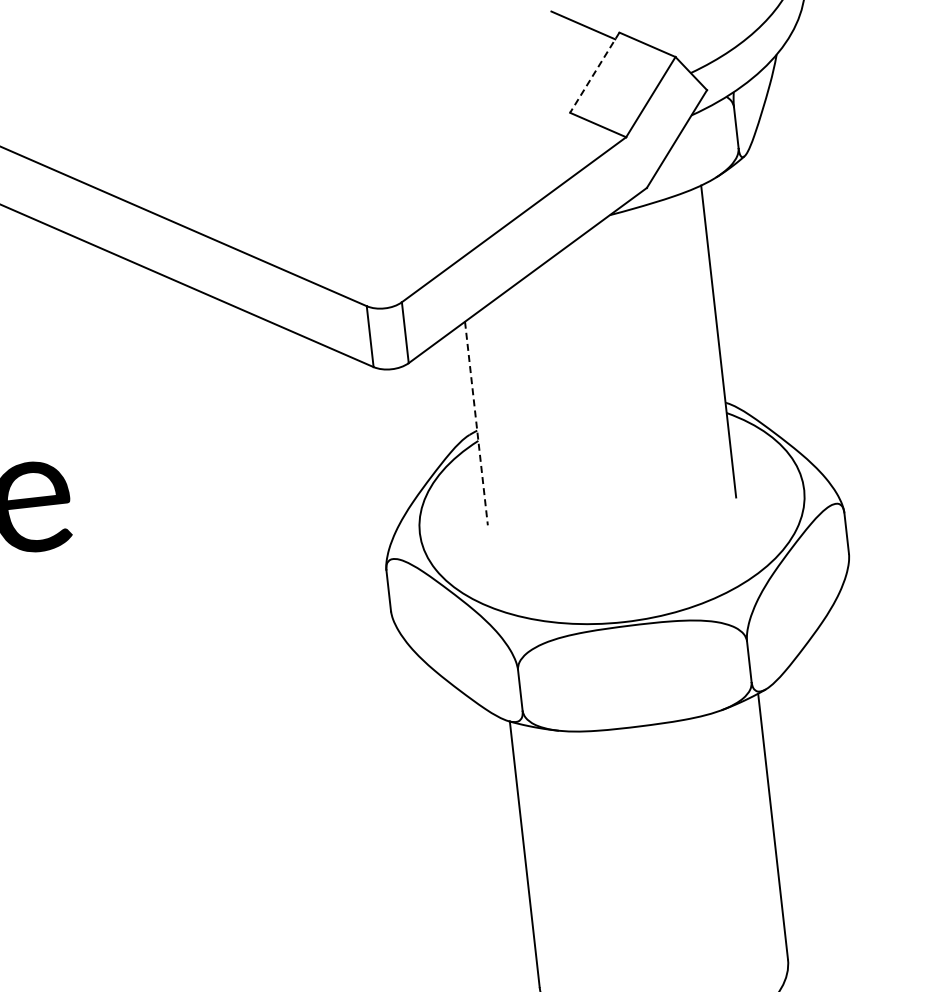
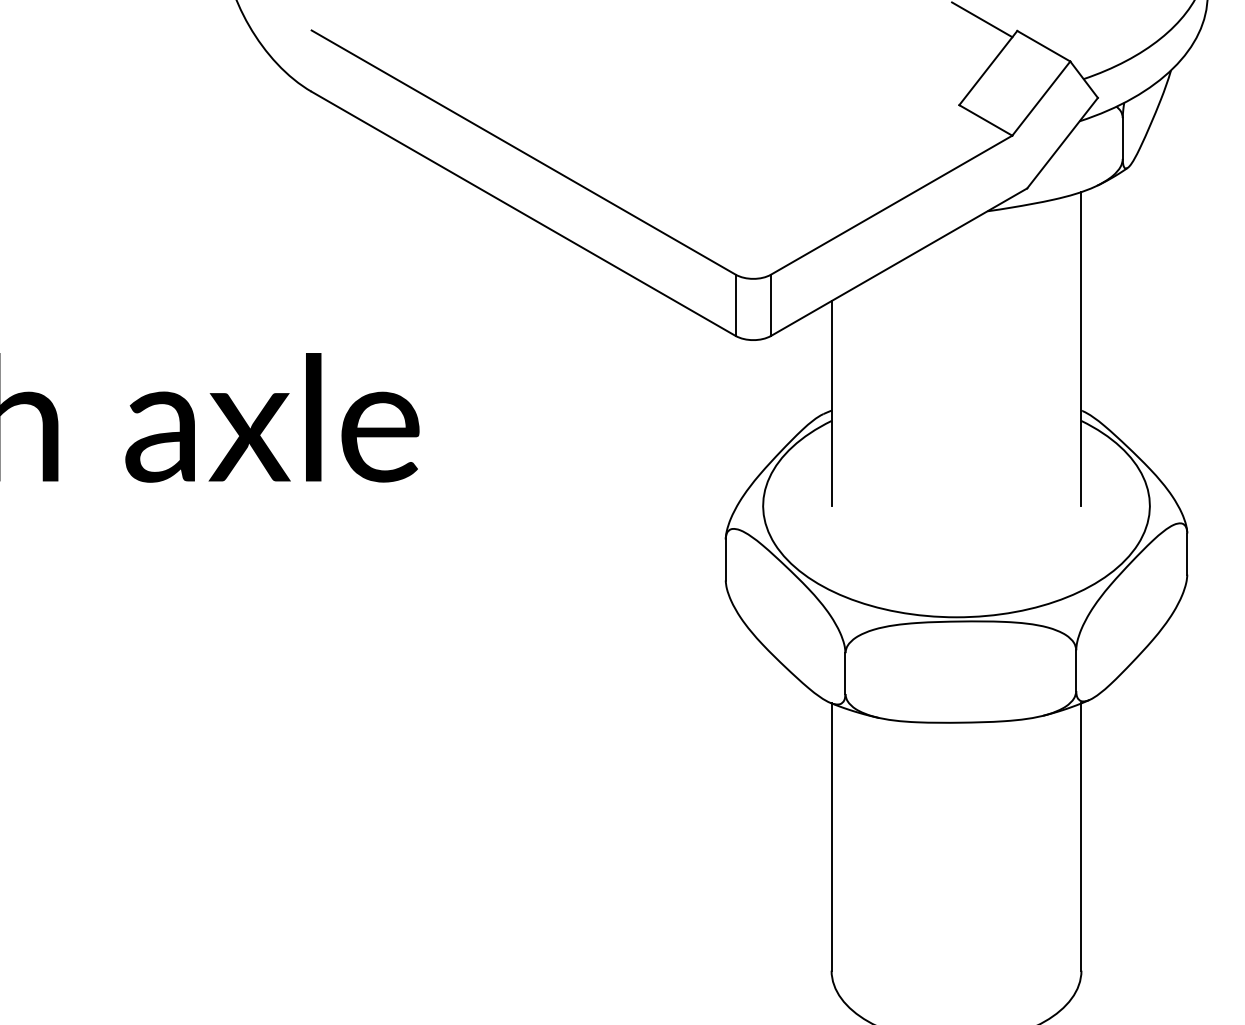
line: (595, 73) -> (988, 68), dashed -> solid
line: (476, 424) -> (831, 404), dashed -> solid

